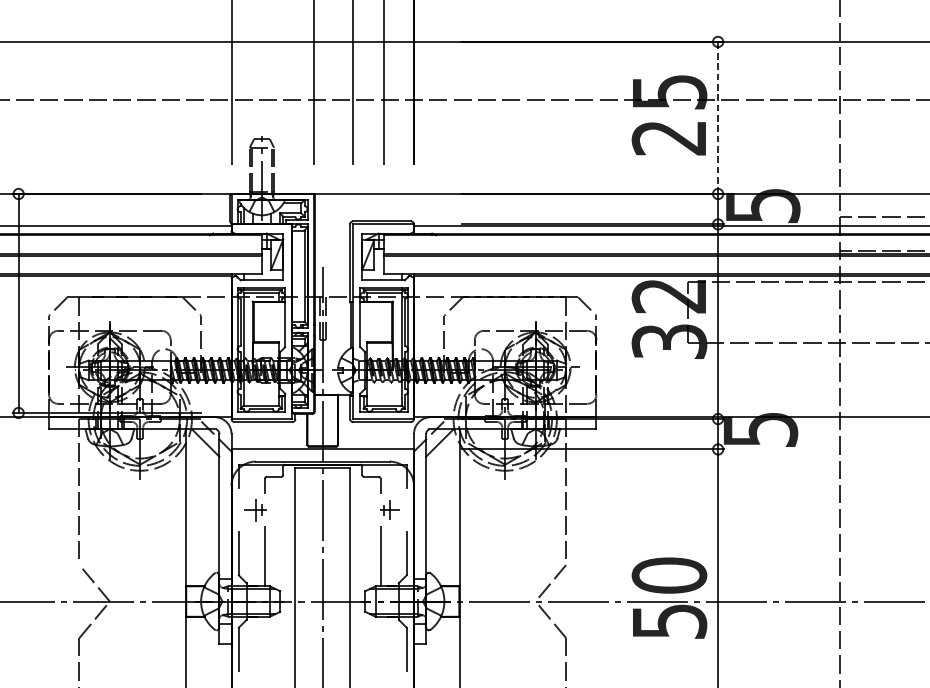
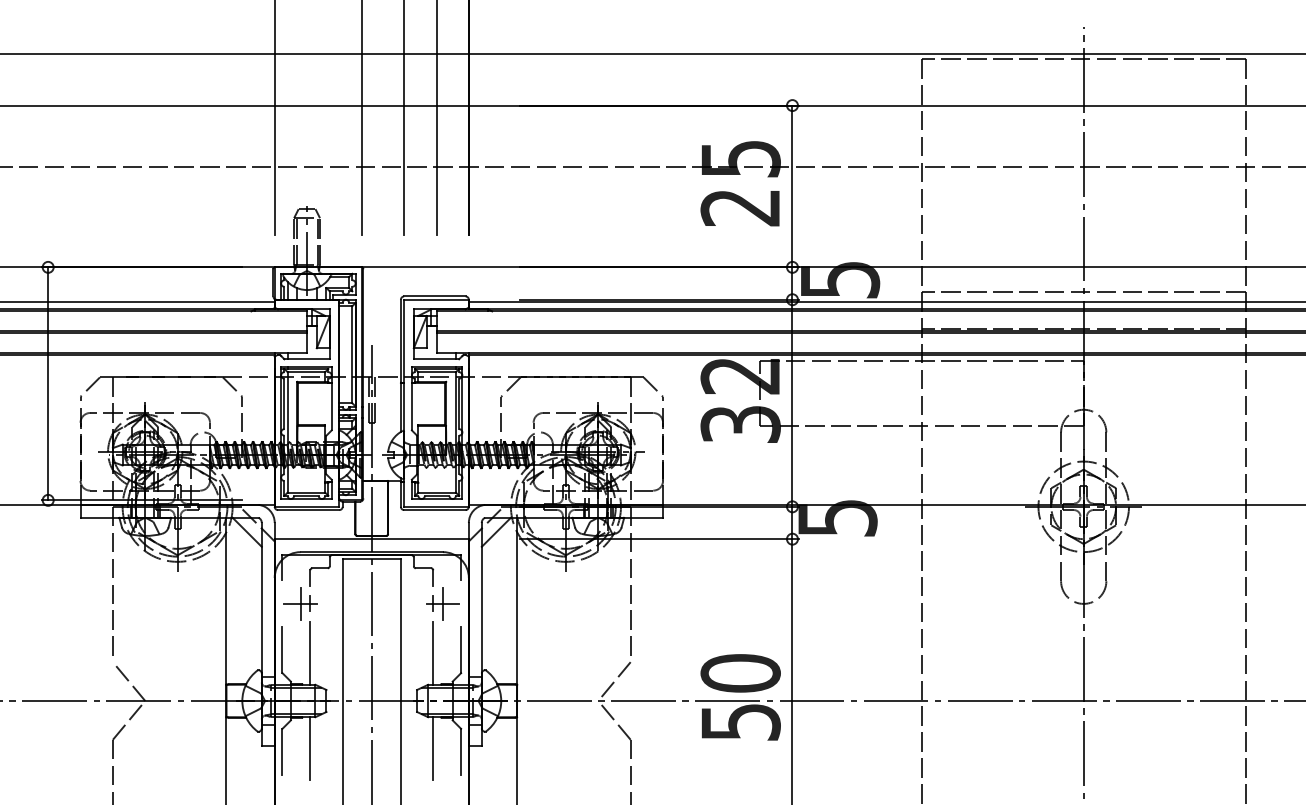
line: (718, 118) -> (792, 186), dashed -> solid
part: (255, 509) -> (300, 603), size x1.43
part: (389, 509) -> (442, 603), size x1.67
line: (265, 646) -> (310, 748), added
line: (380, 646) -> (433, 748), added

